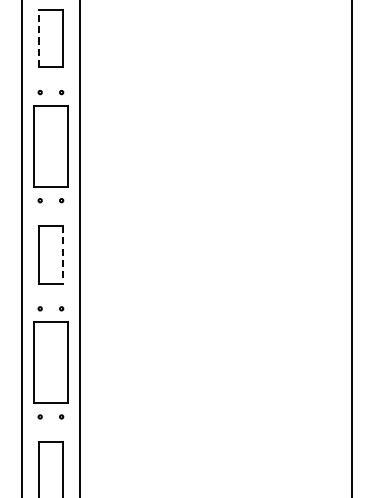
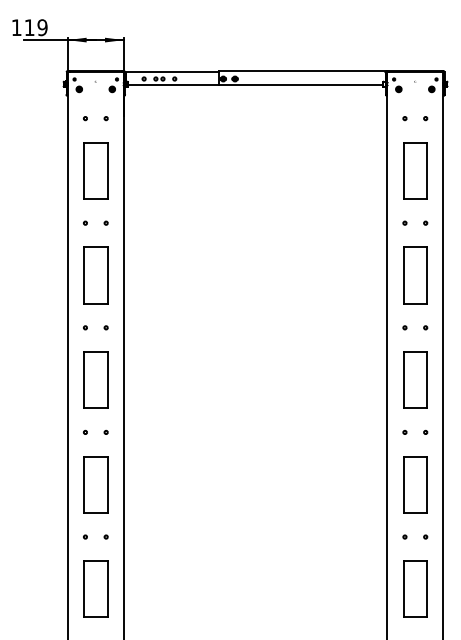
line: (39, 38) -> (84, 170), dashed -> solid
part: (50, 146) -> (95, 275), size x0.71
line: (63, 255) -> (107, 380), dashed -> solid
part: (50, 362) -> (95, 484), size x0.71

